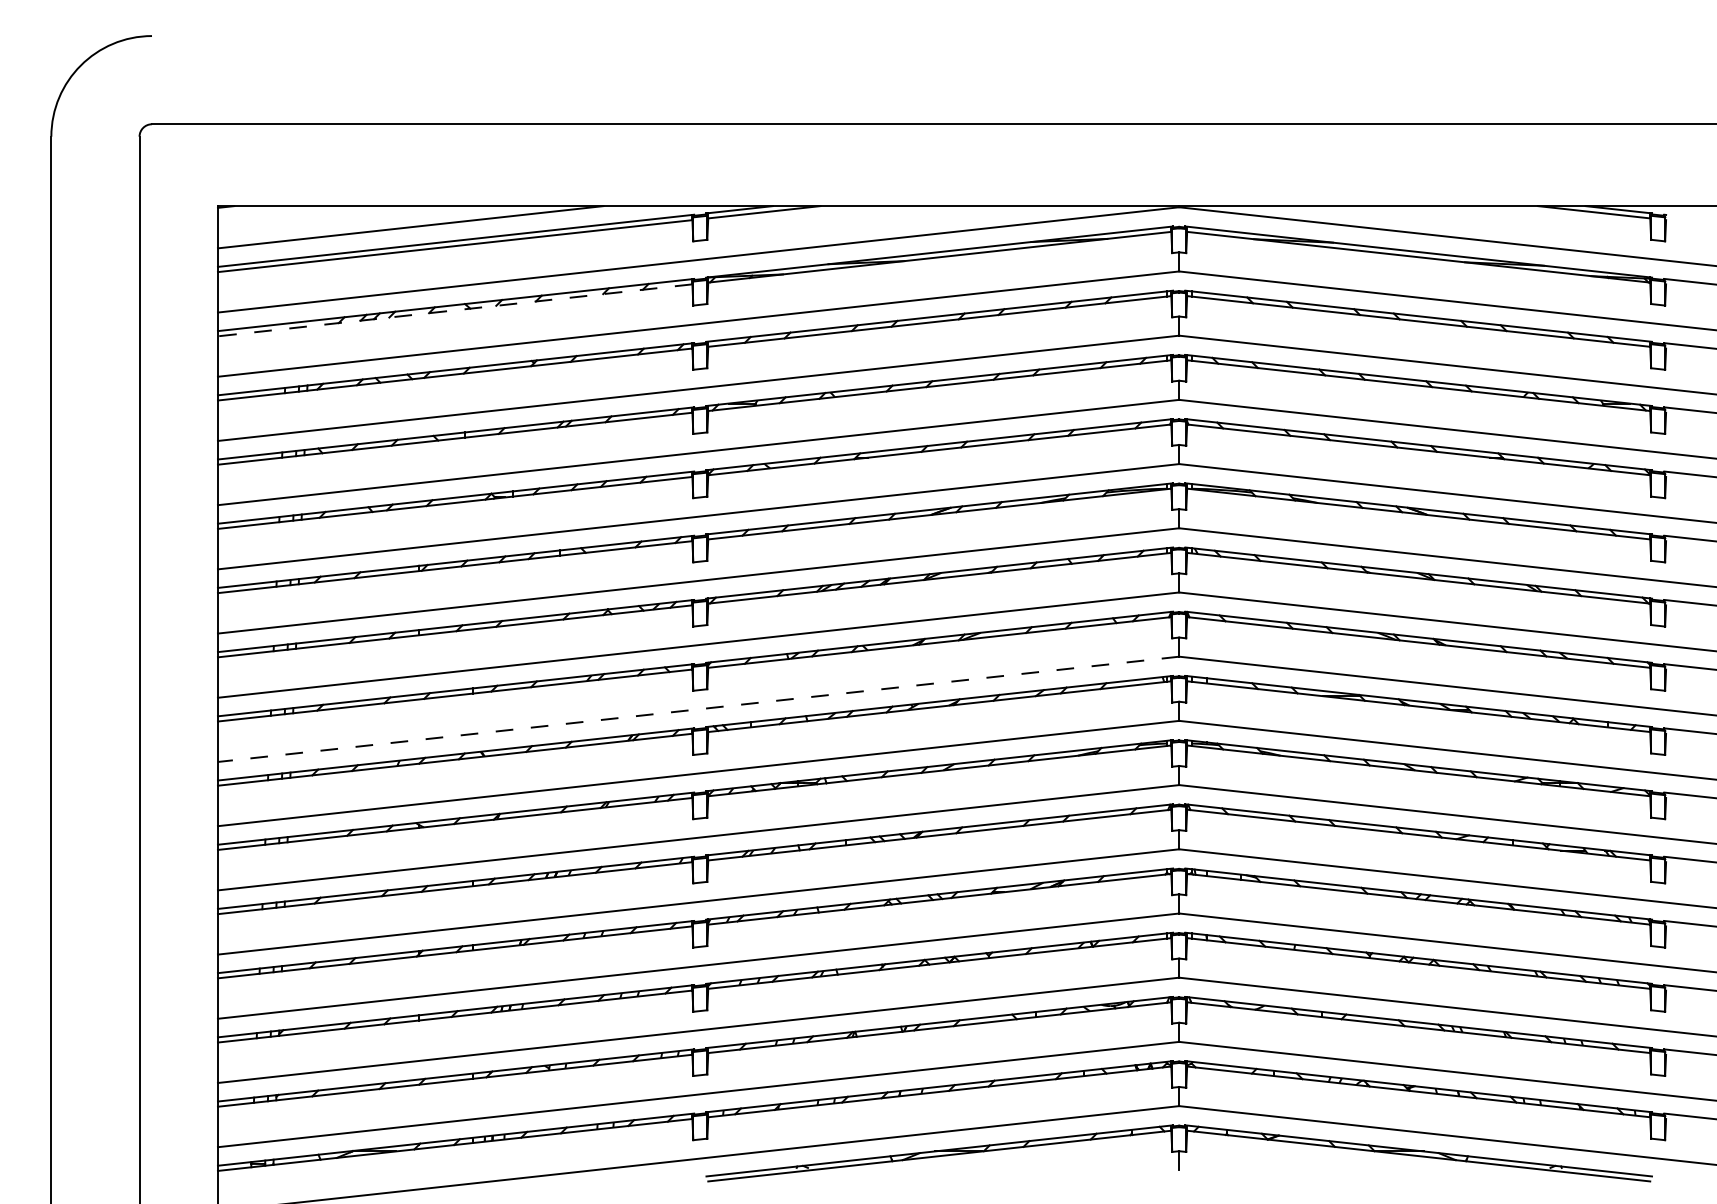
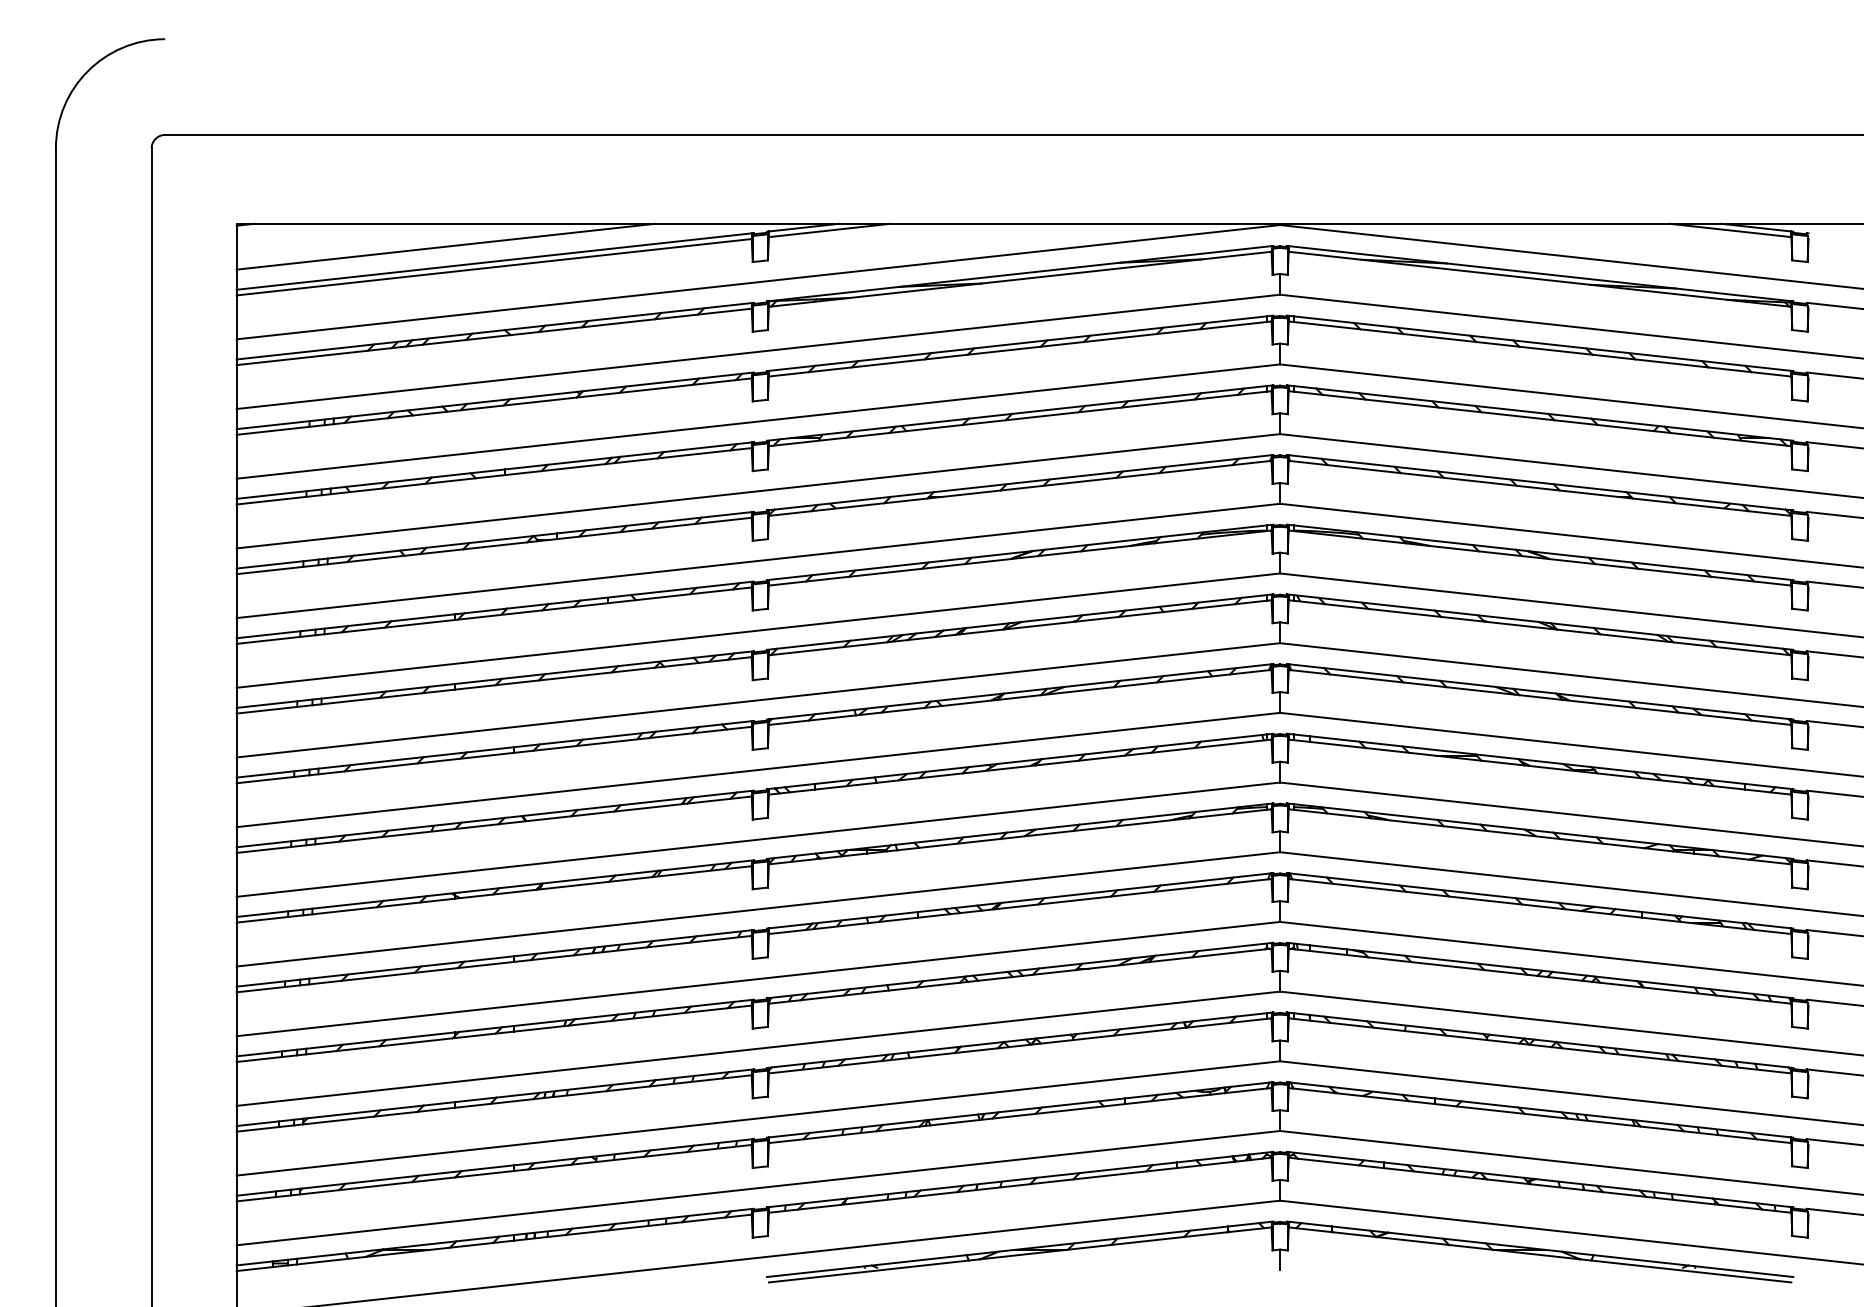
line: (454, 309) -> (493, 336), dashed -> solid
line: (698, 709) -> (758, 770), dashed -> solid

